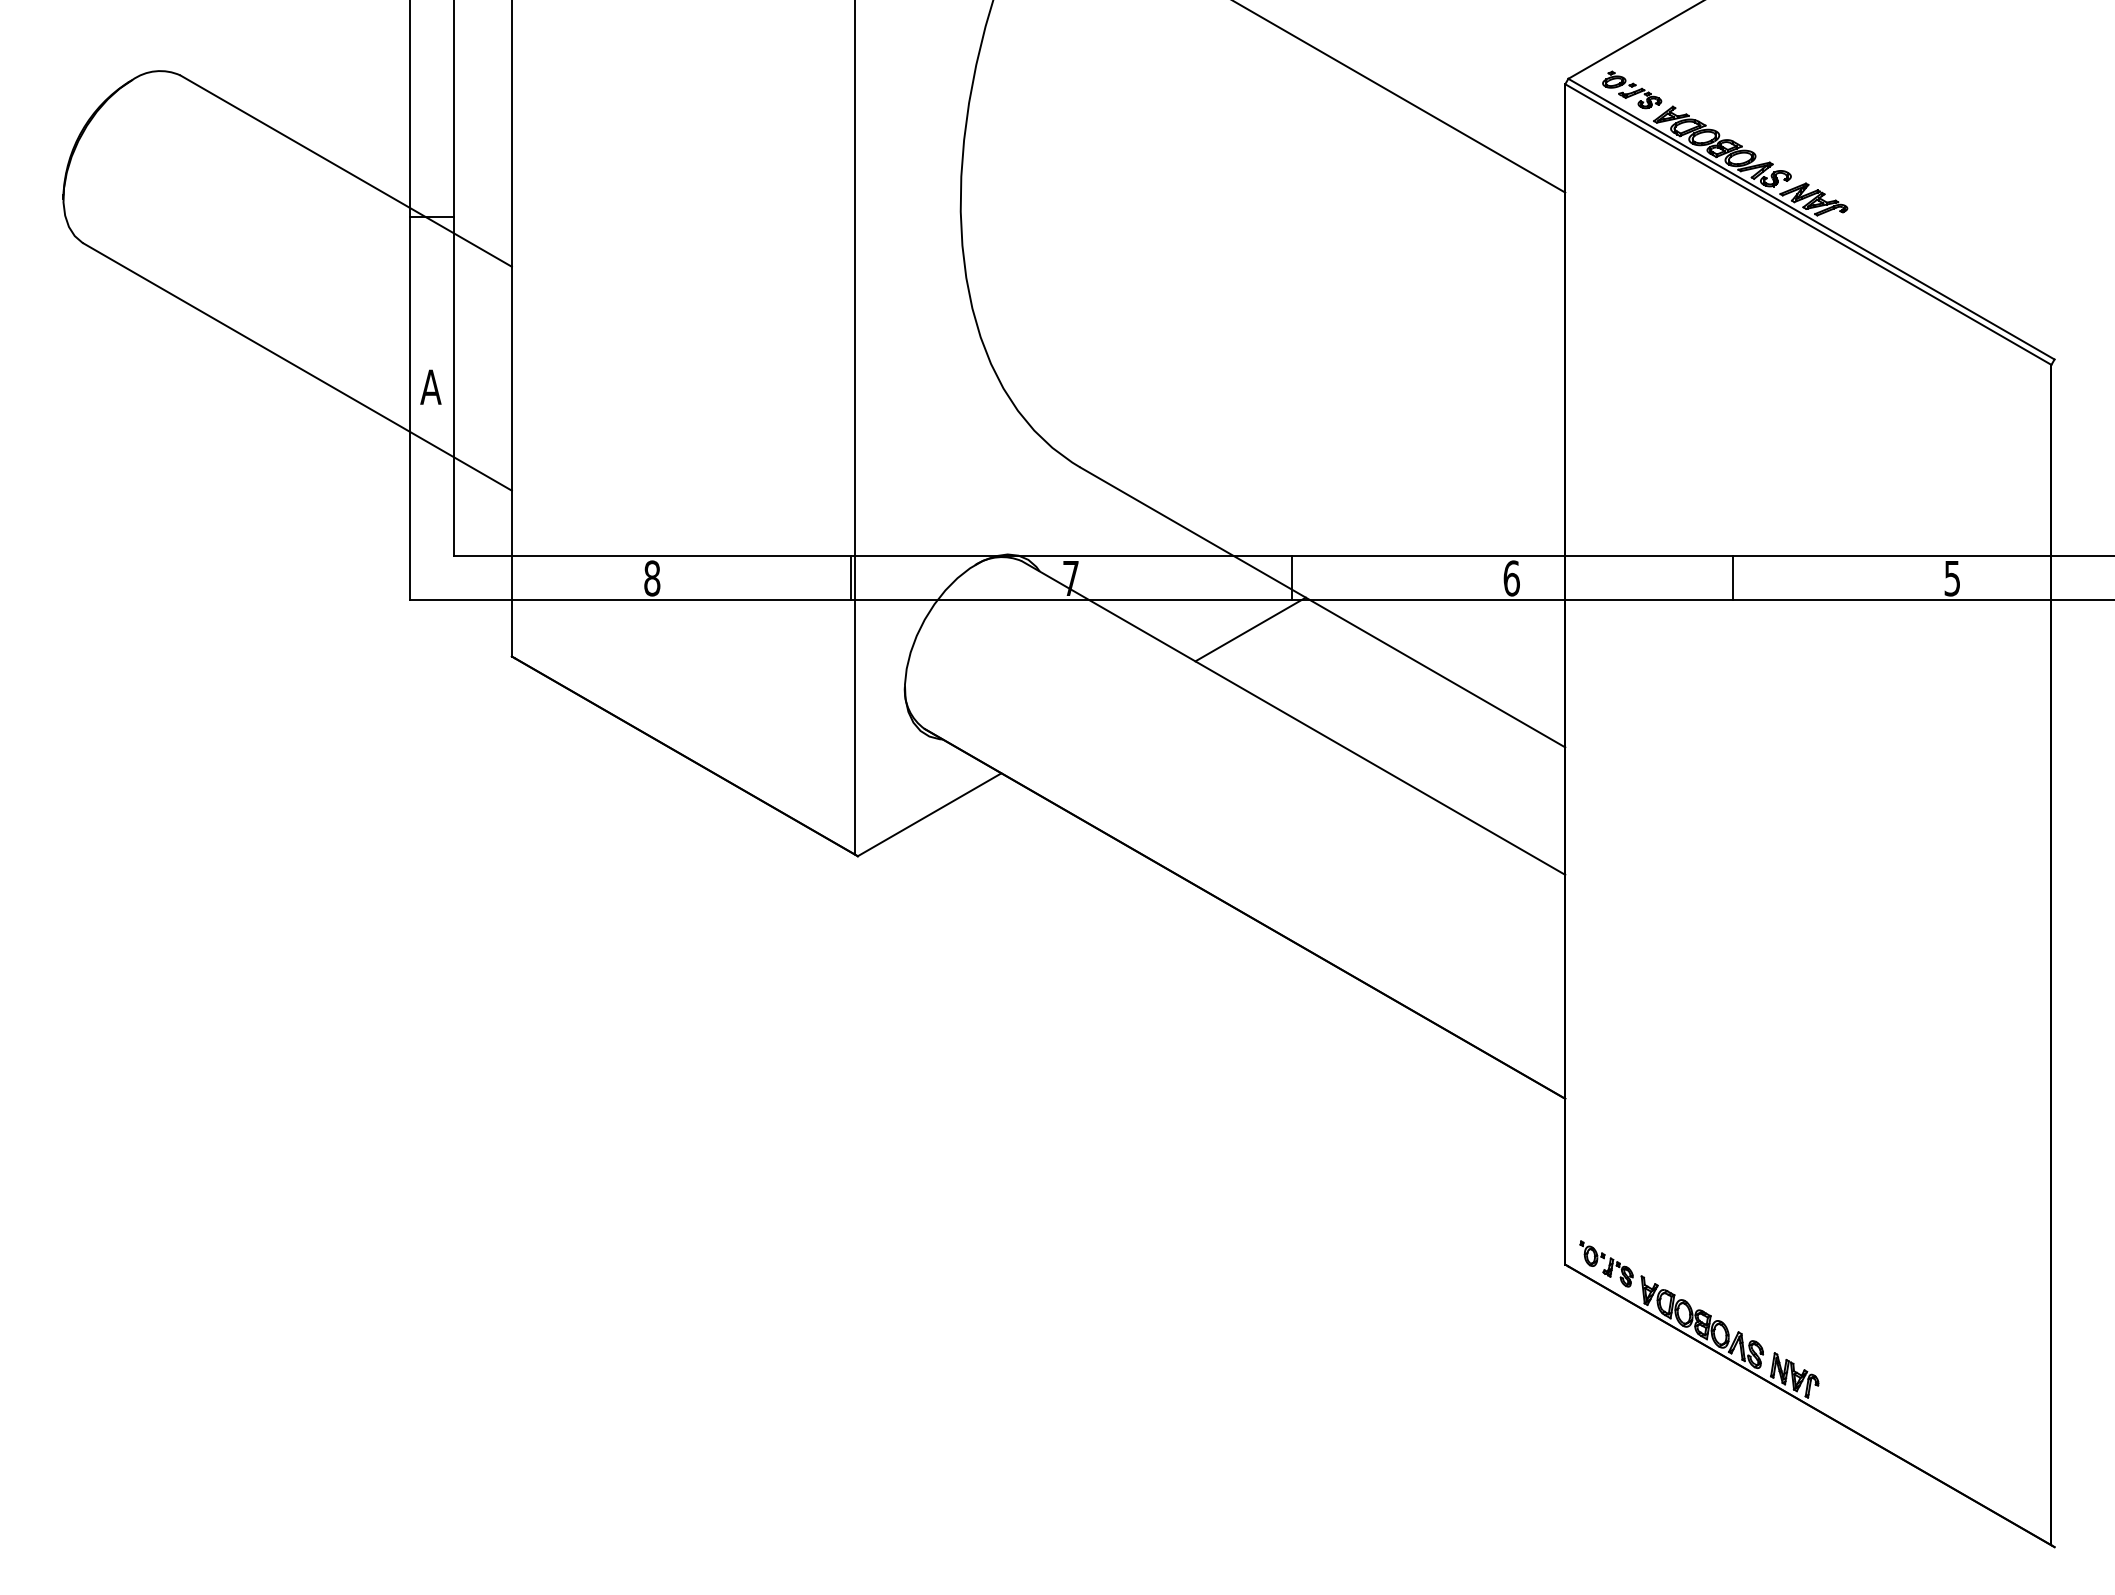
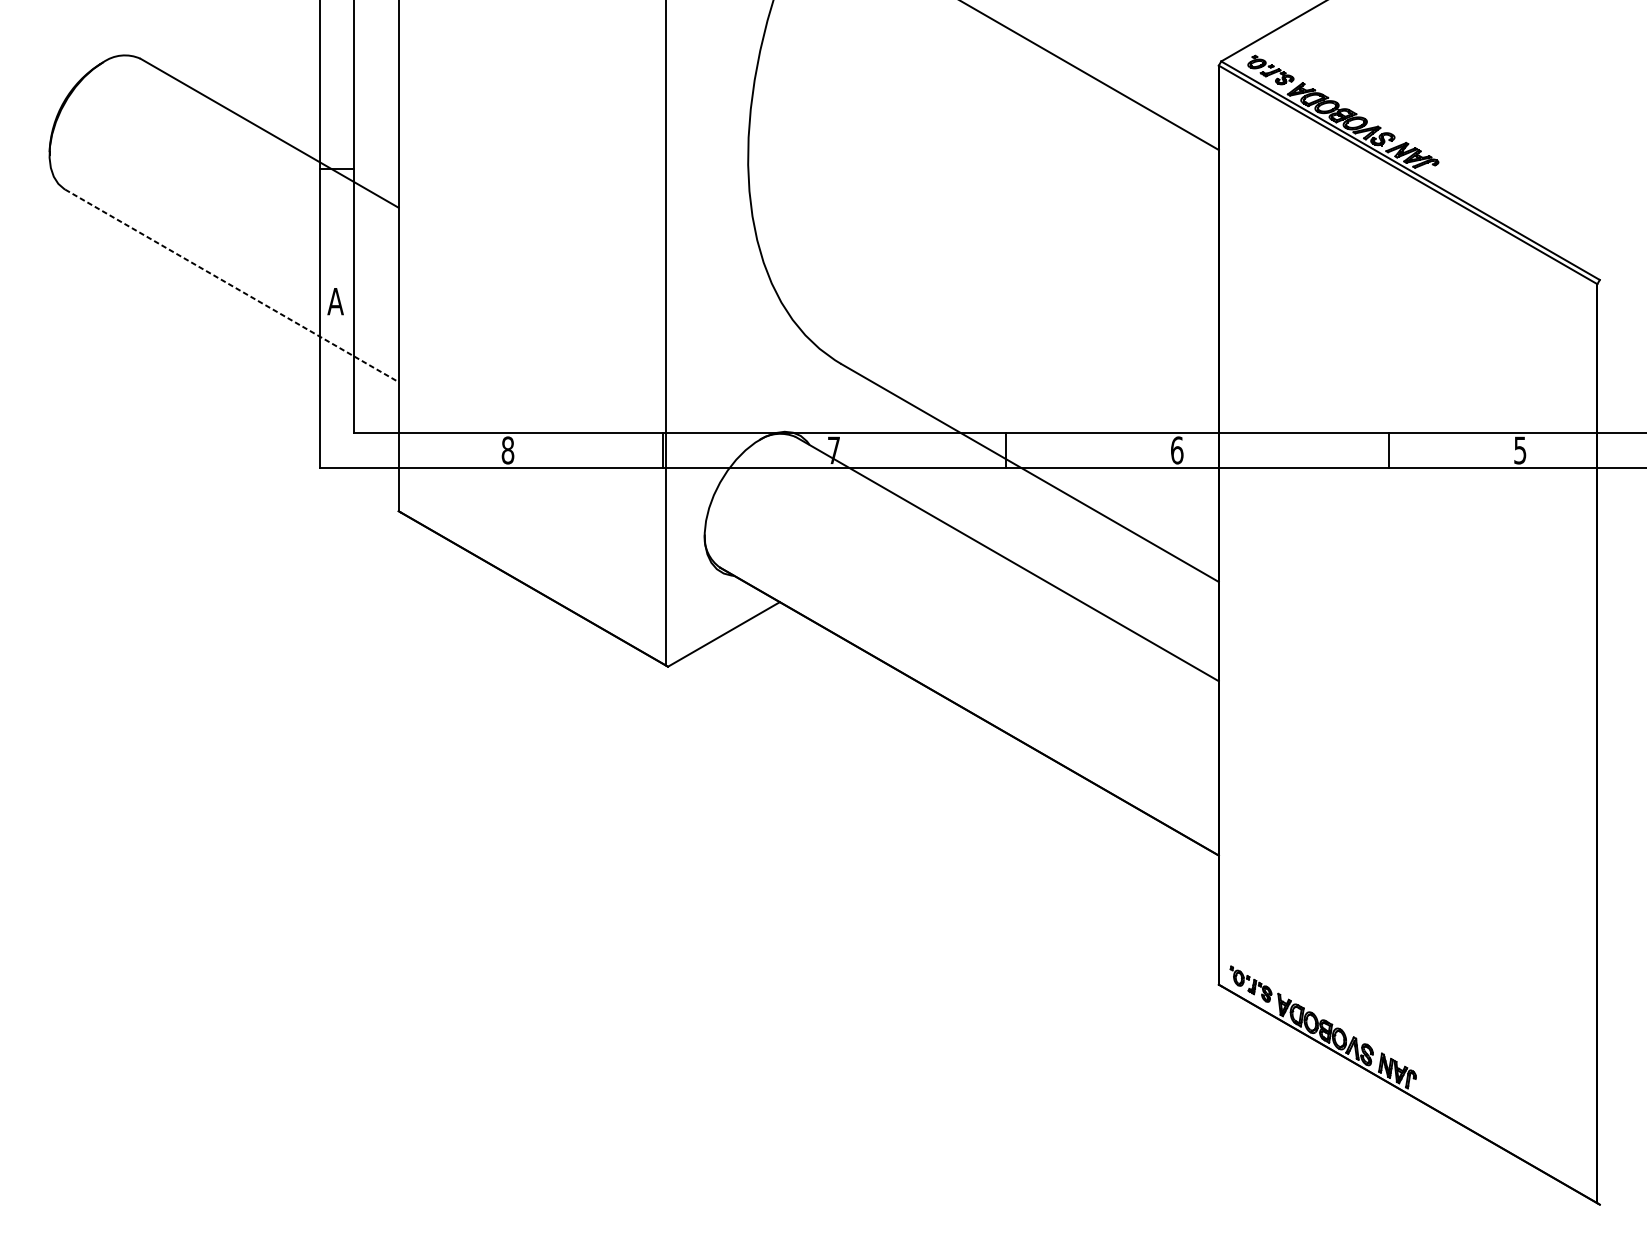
line: (298, 367) -> (232, 286), solid -> dashed
line: (1732, 578) -> (1388, 450), moved
line: (1250, 629) -> (973, 490), removed

